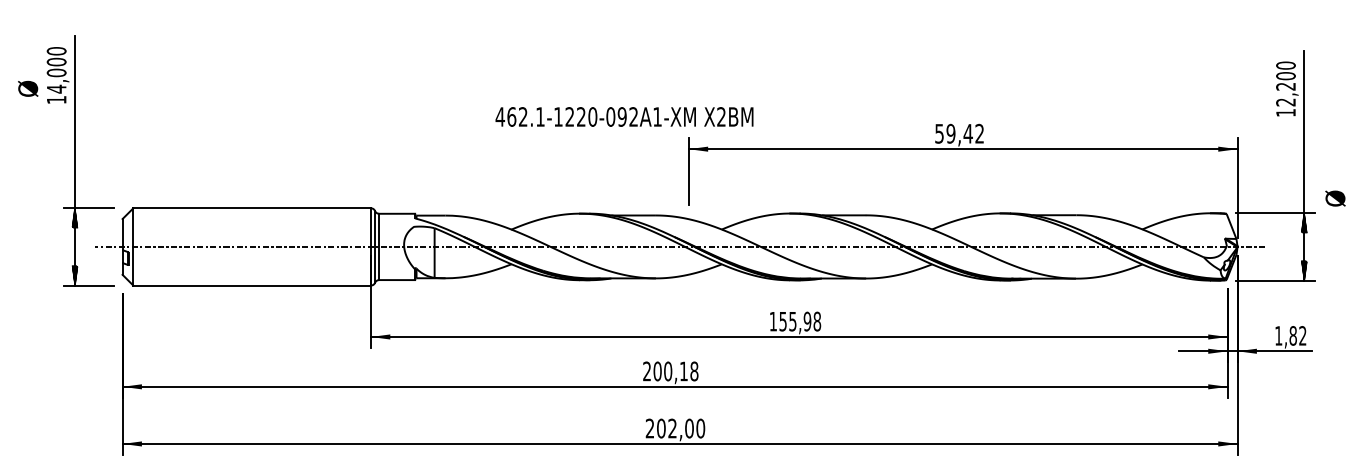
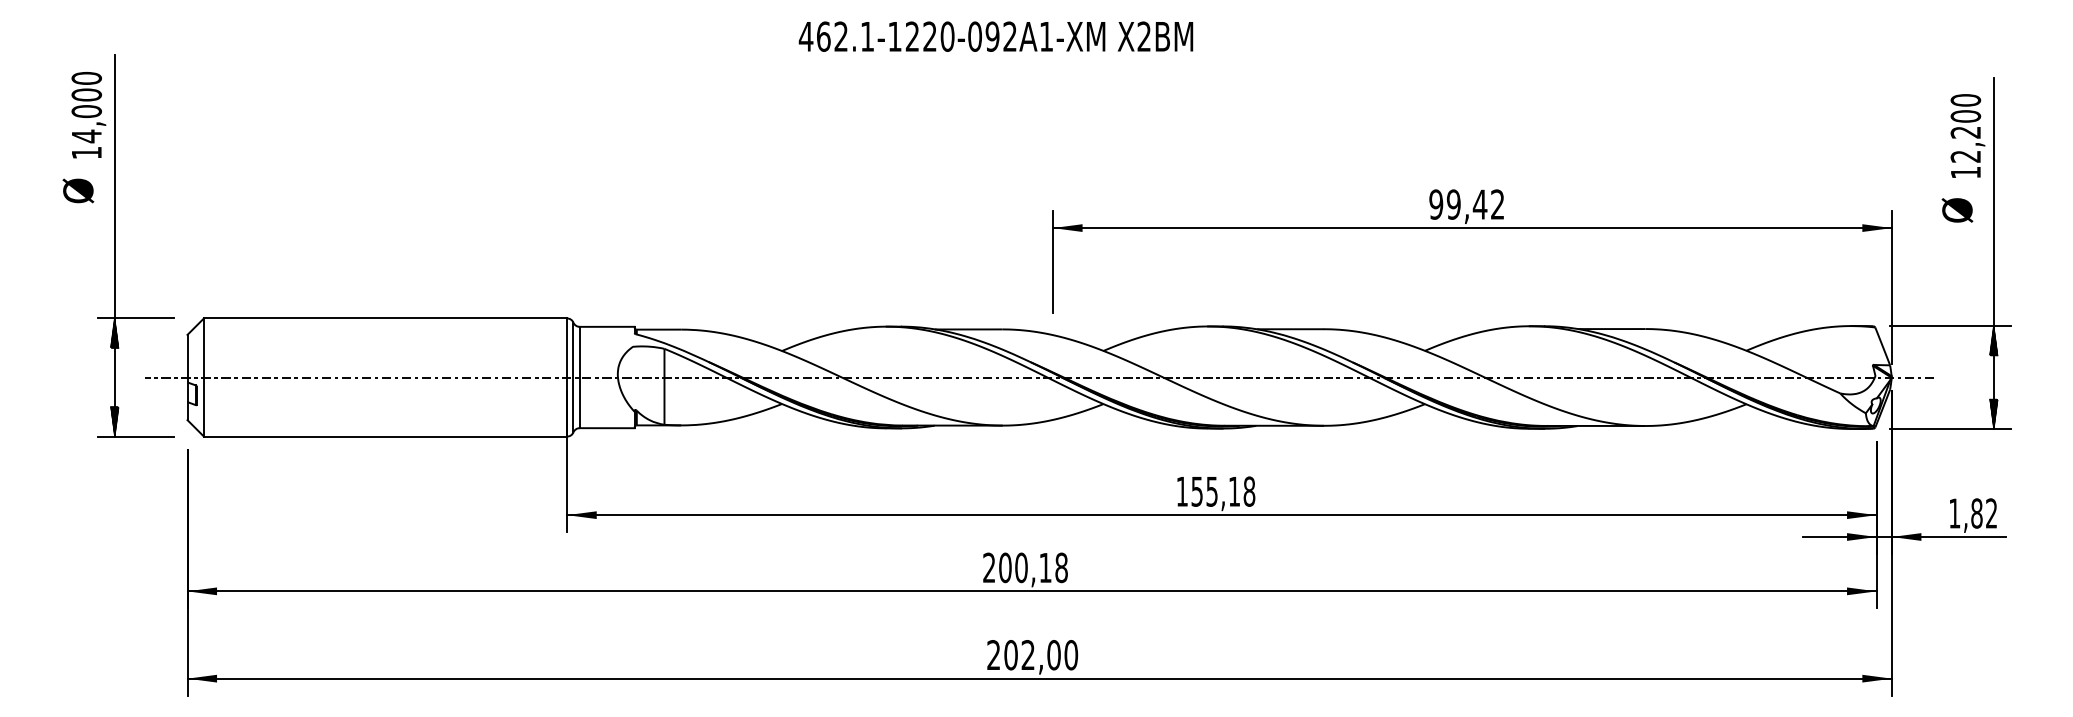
text: (28, 88) -> (78, 190), moved
text: (624, 116) -> (995, 35), moved
text: (939, 133) -> (1436, 204), 59,42 -> 99,42
text: (1335, 198) -> (1957, 210), moved
text: (807, 321) -> (1234, 491), 155,98 -> 155,18

